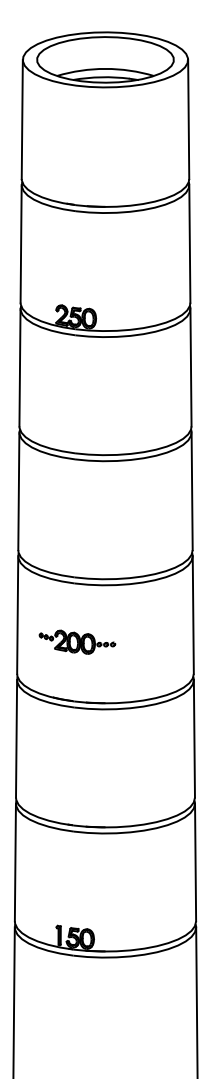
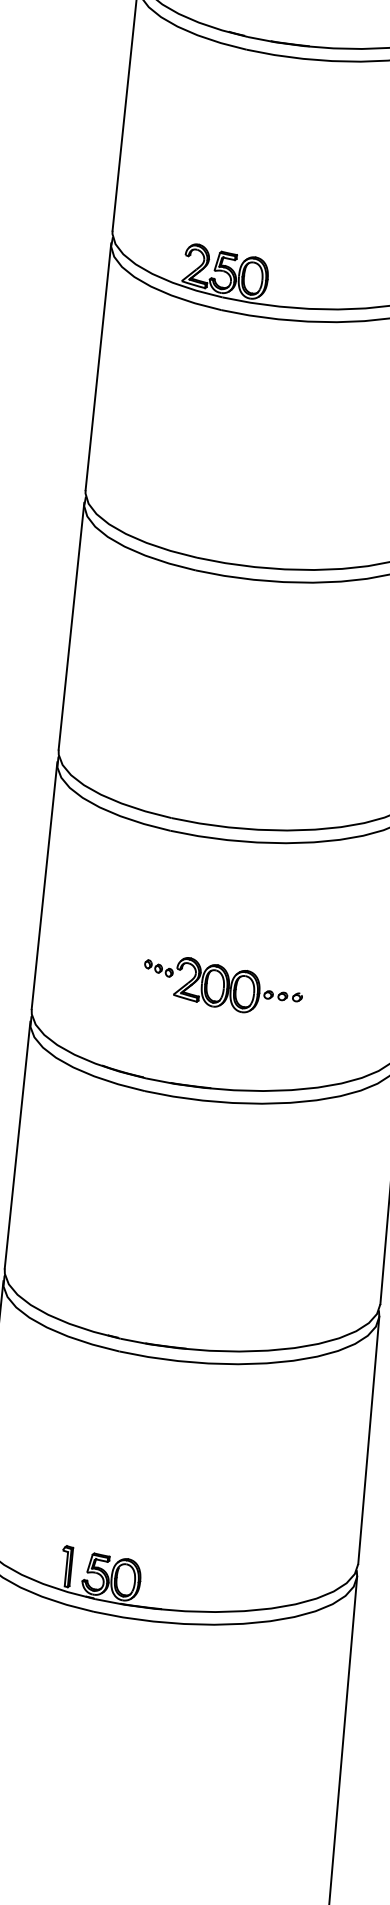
part: (77, 641) -> (223, 984), moved

